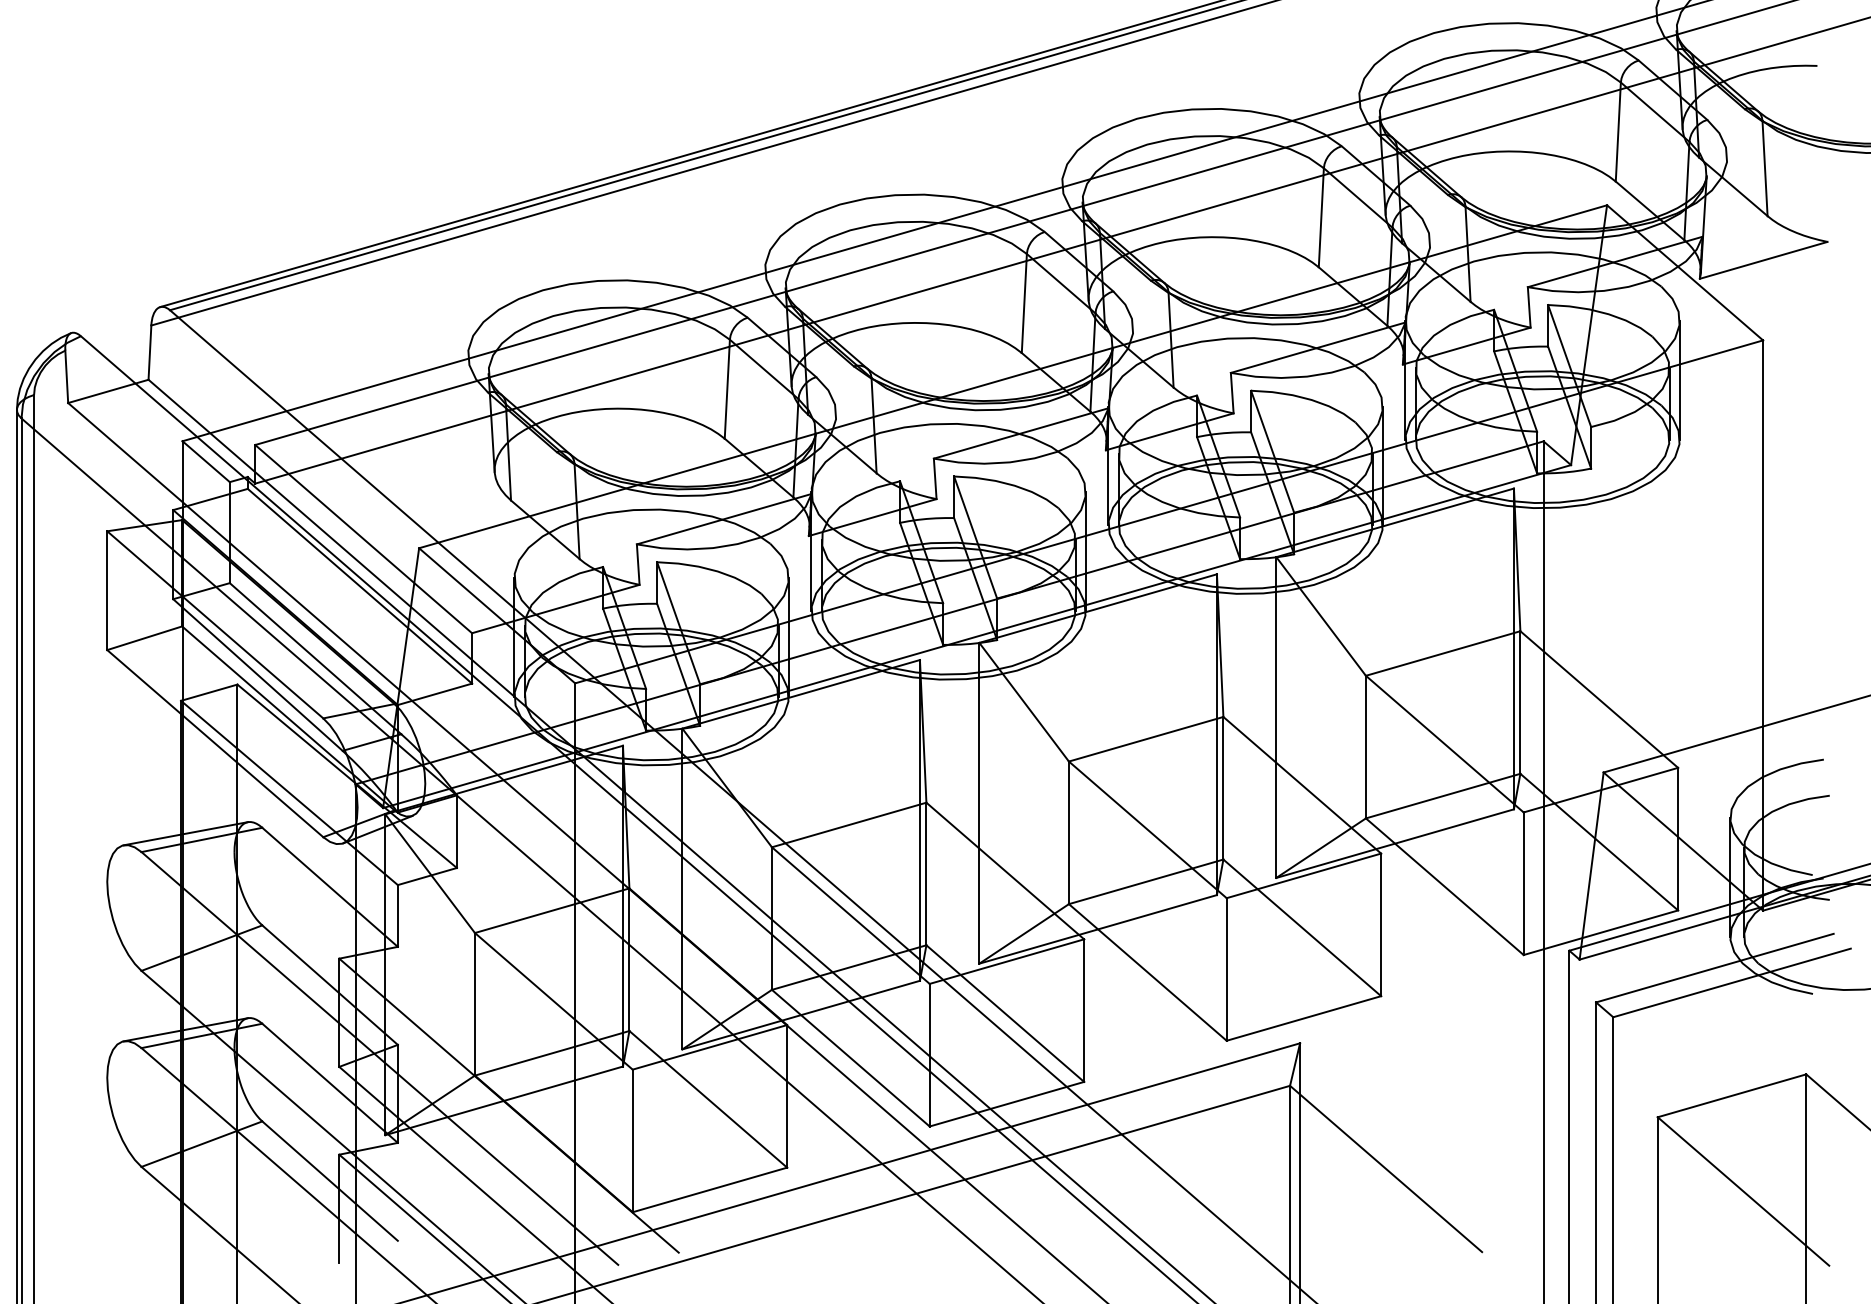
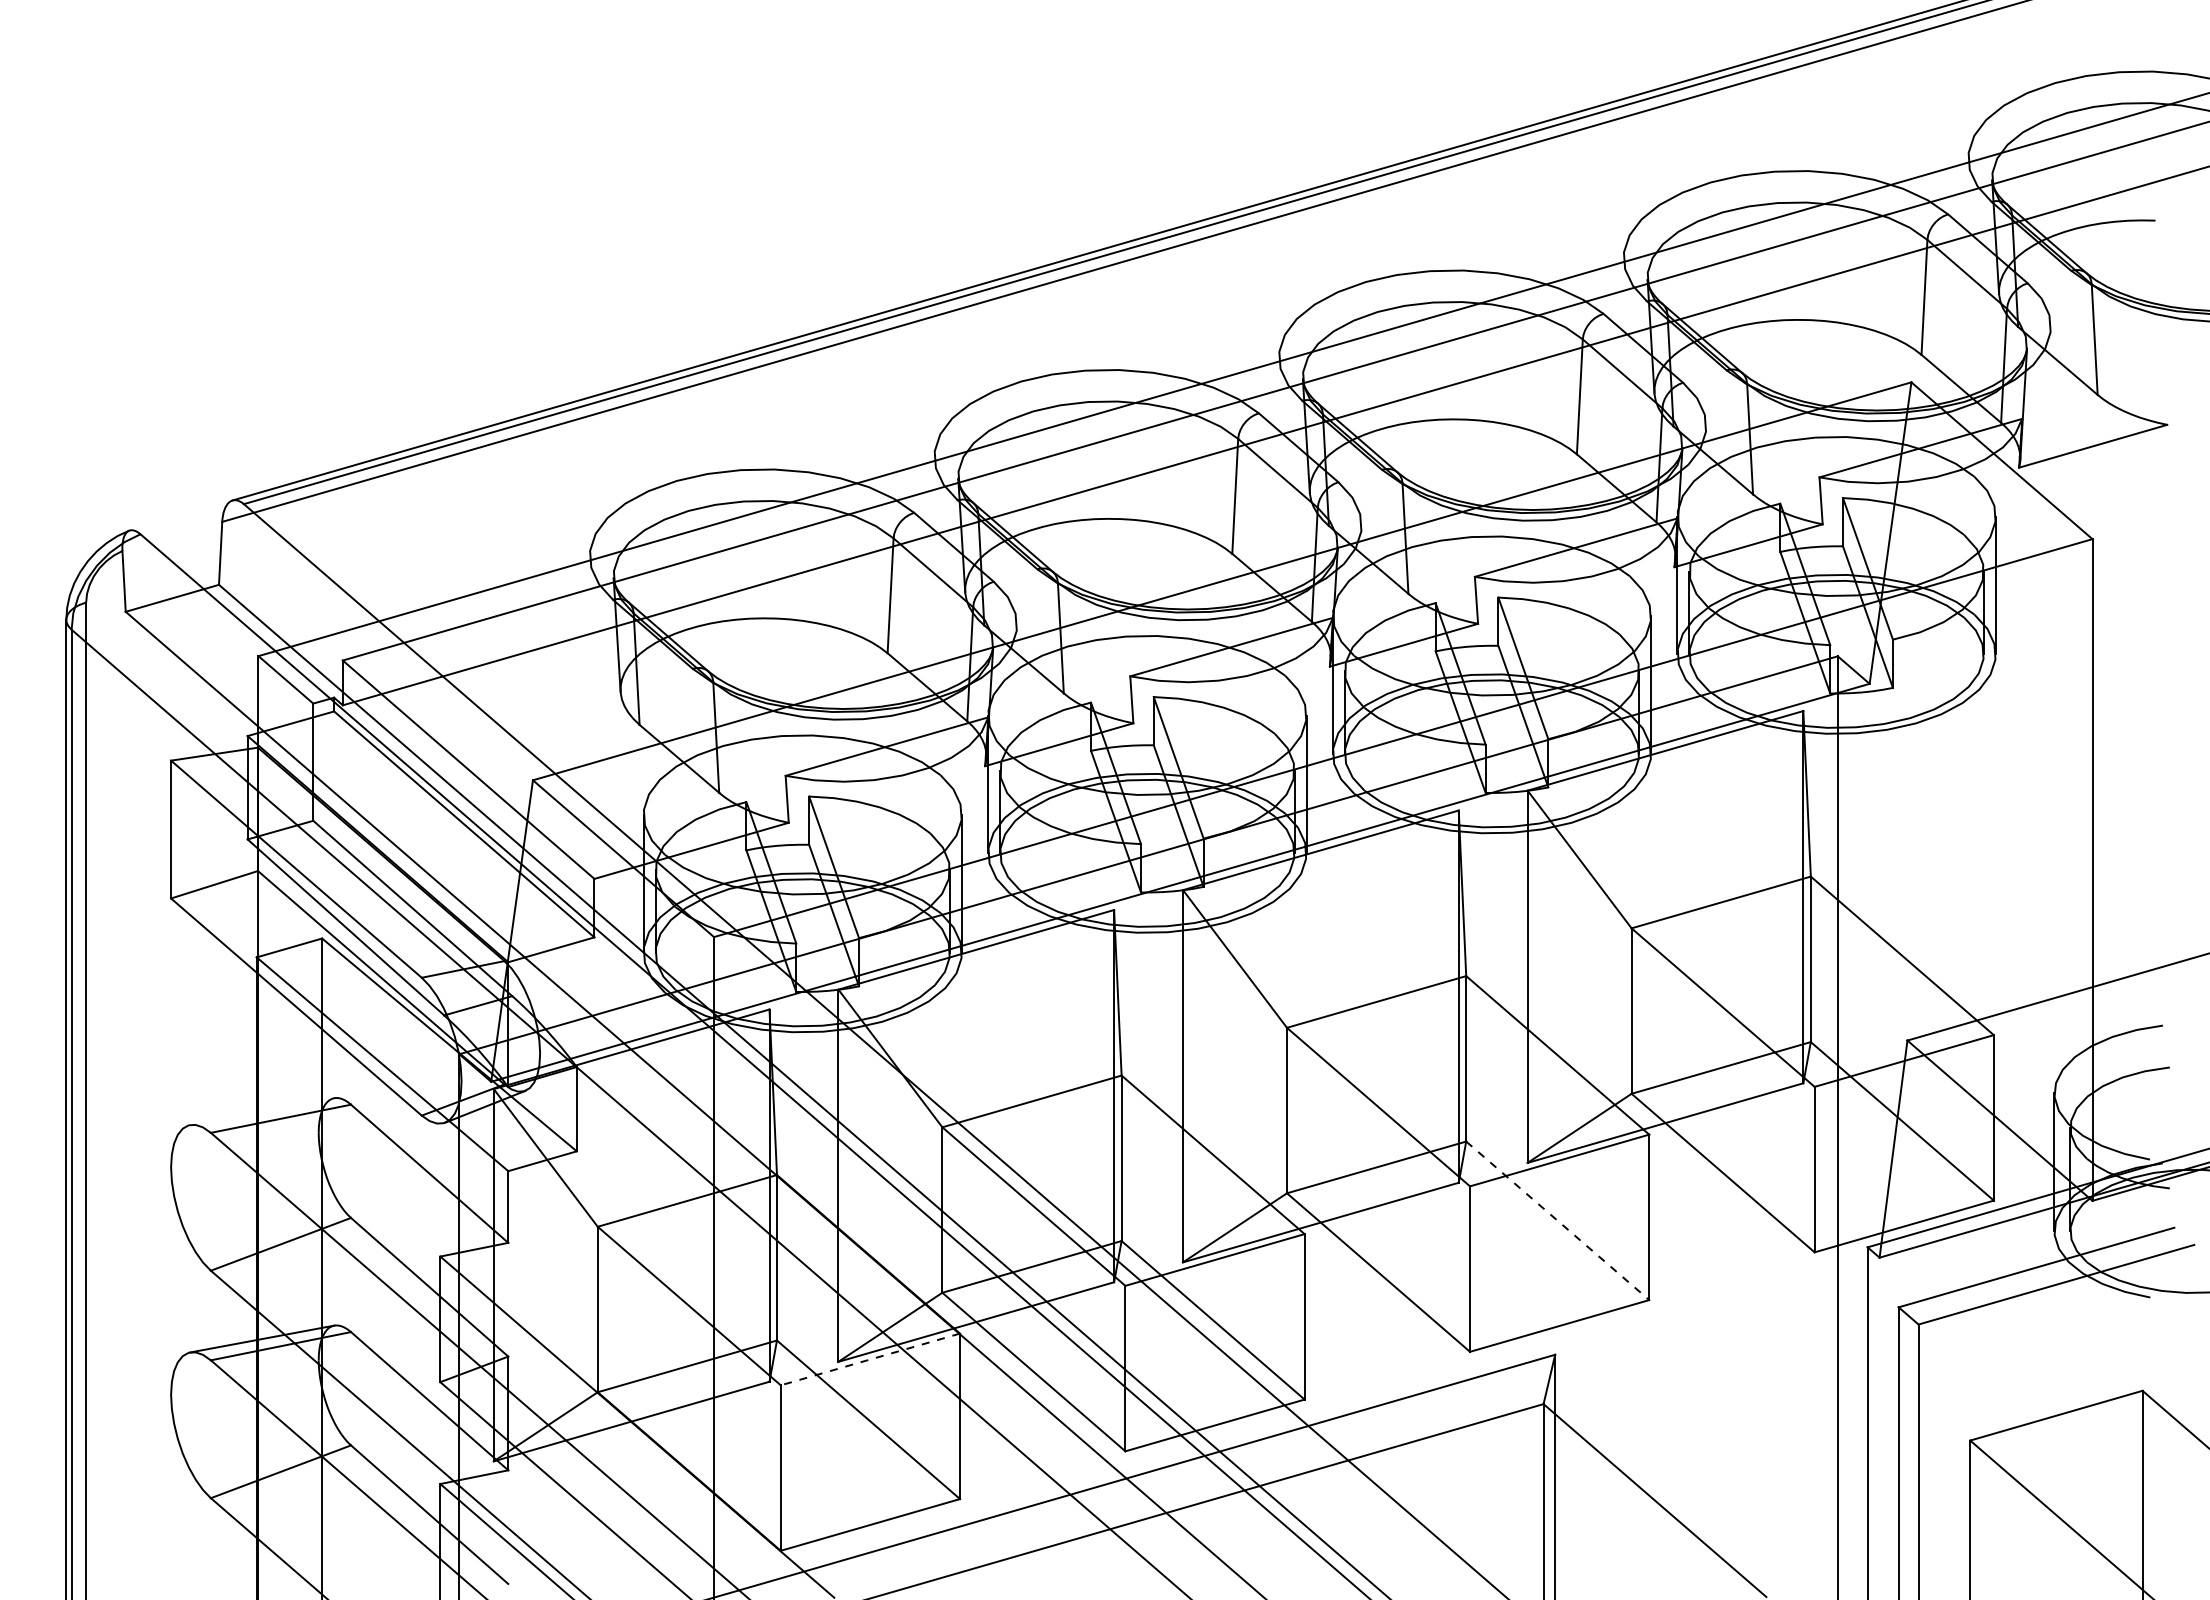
line: (186, 833) -> (262, 1111), removed
line: (1302, 928) -> (1558, 1221), solid -> dashed
line: (709, 1047) -> (869, 1359), solid -> dashed

